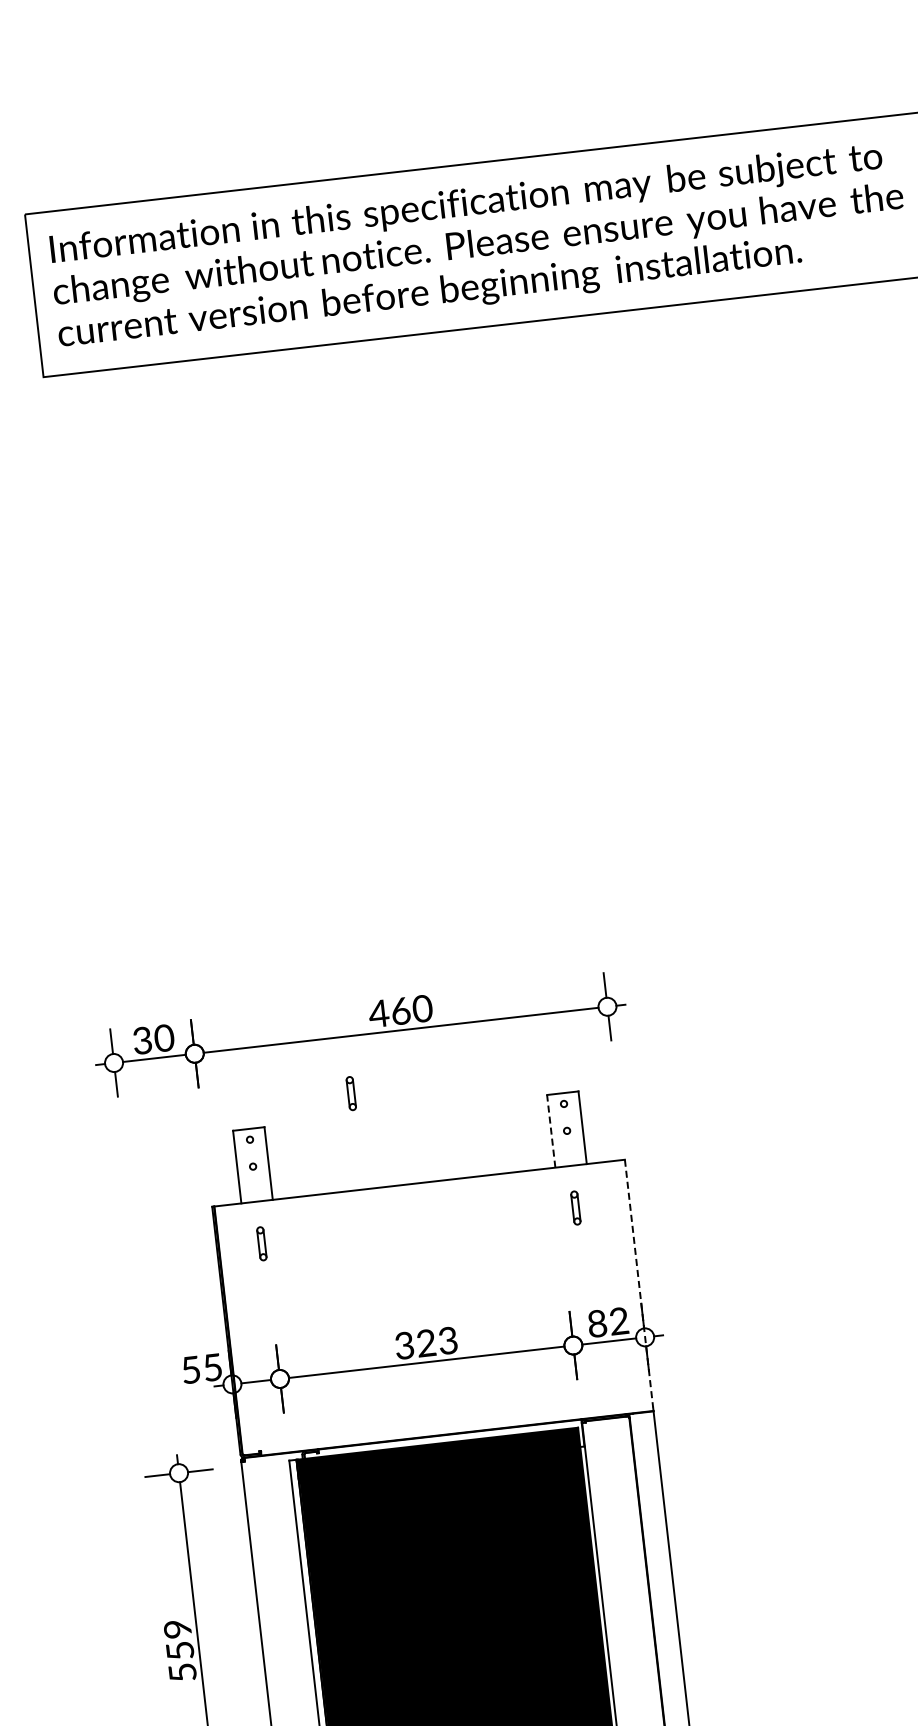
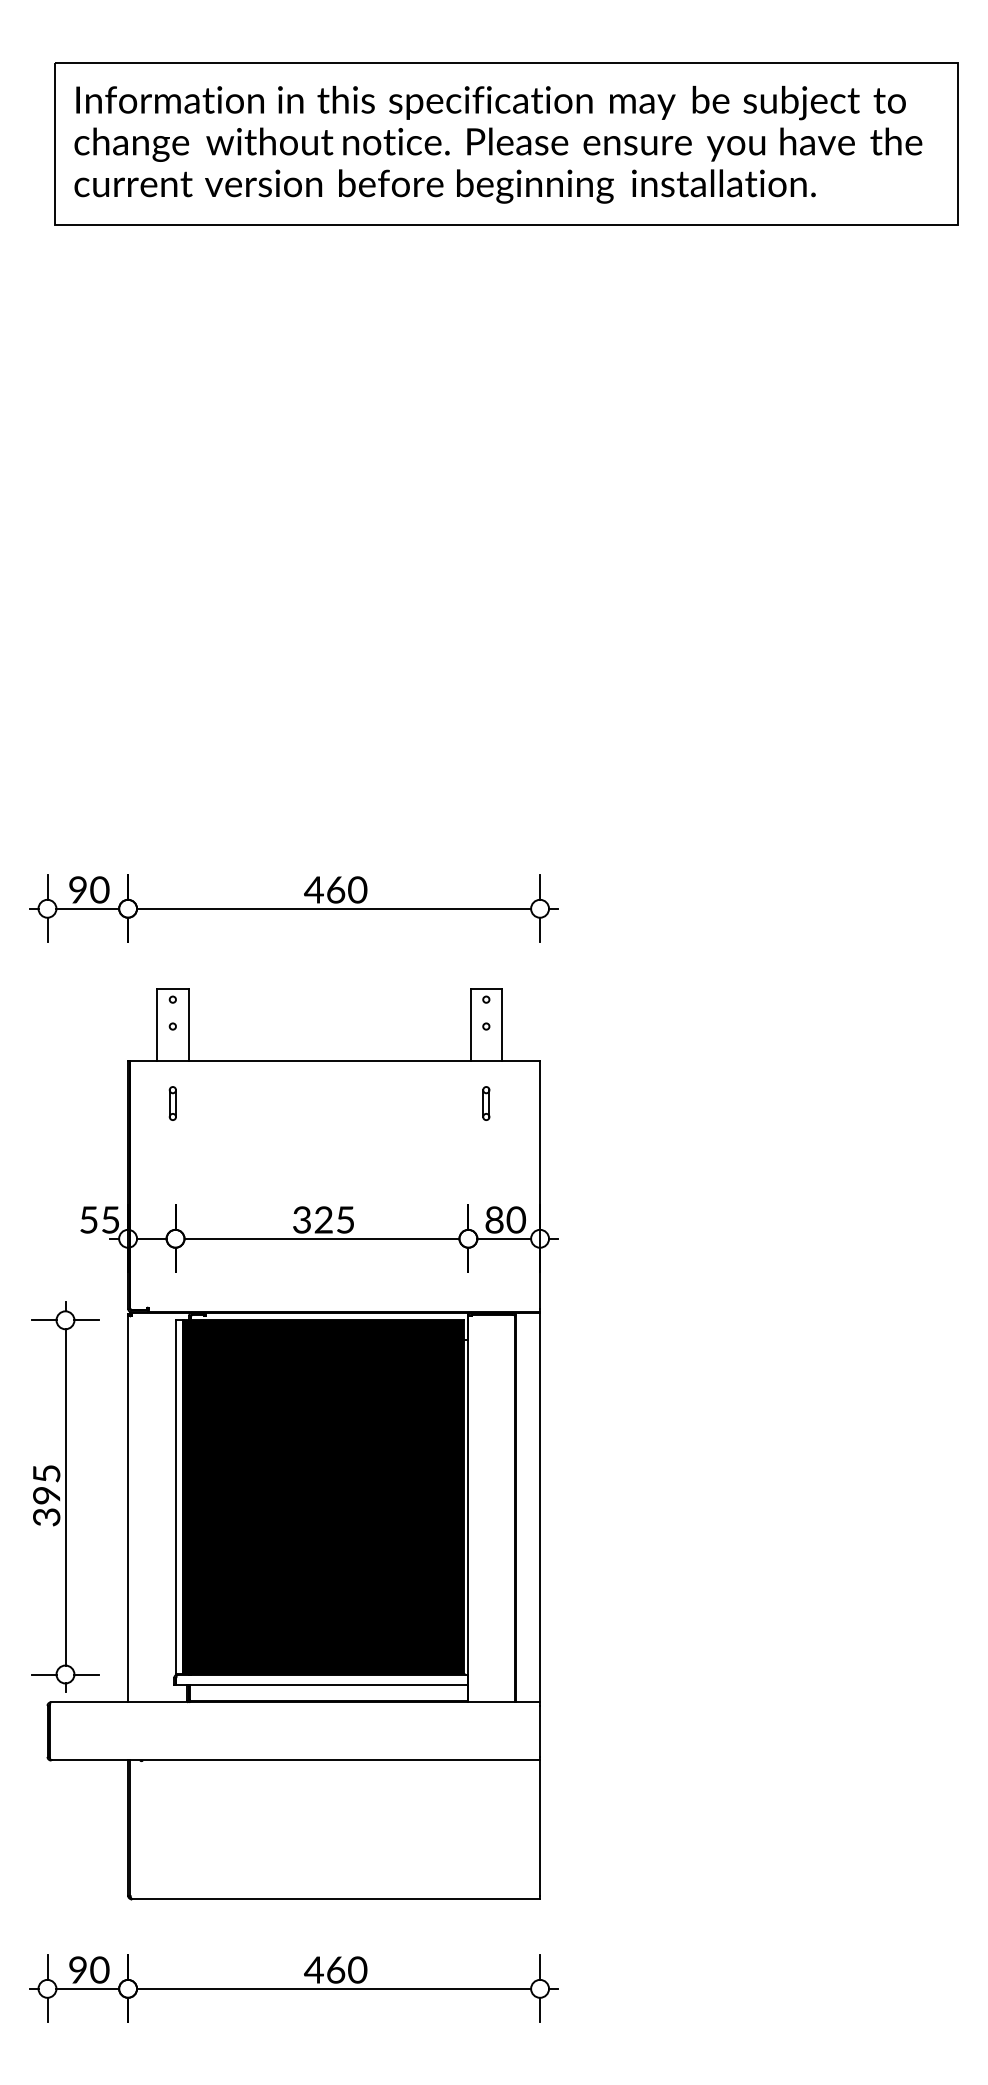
text: (141, 1040) -> (77, 889), 30 -> 90
part: (350, 1093) -> (277, 965), removed
line: (550, 1130) -> (470, 1024), dashed -> solid
line: (639, 1283) -> (540, 1185), dashed -> solid
text: (618, 1320) -> (515, 1219), 82 -> 80
text: (448, 1340) -> (345, 1219), 323 -> 325
text: (180, 1650) -> (46, 1495), 559 -> 395

